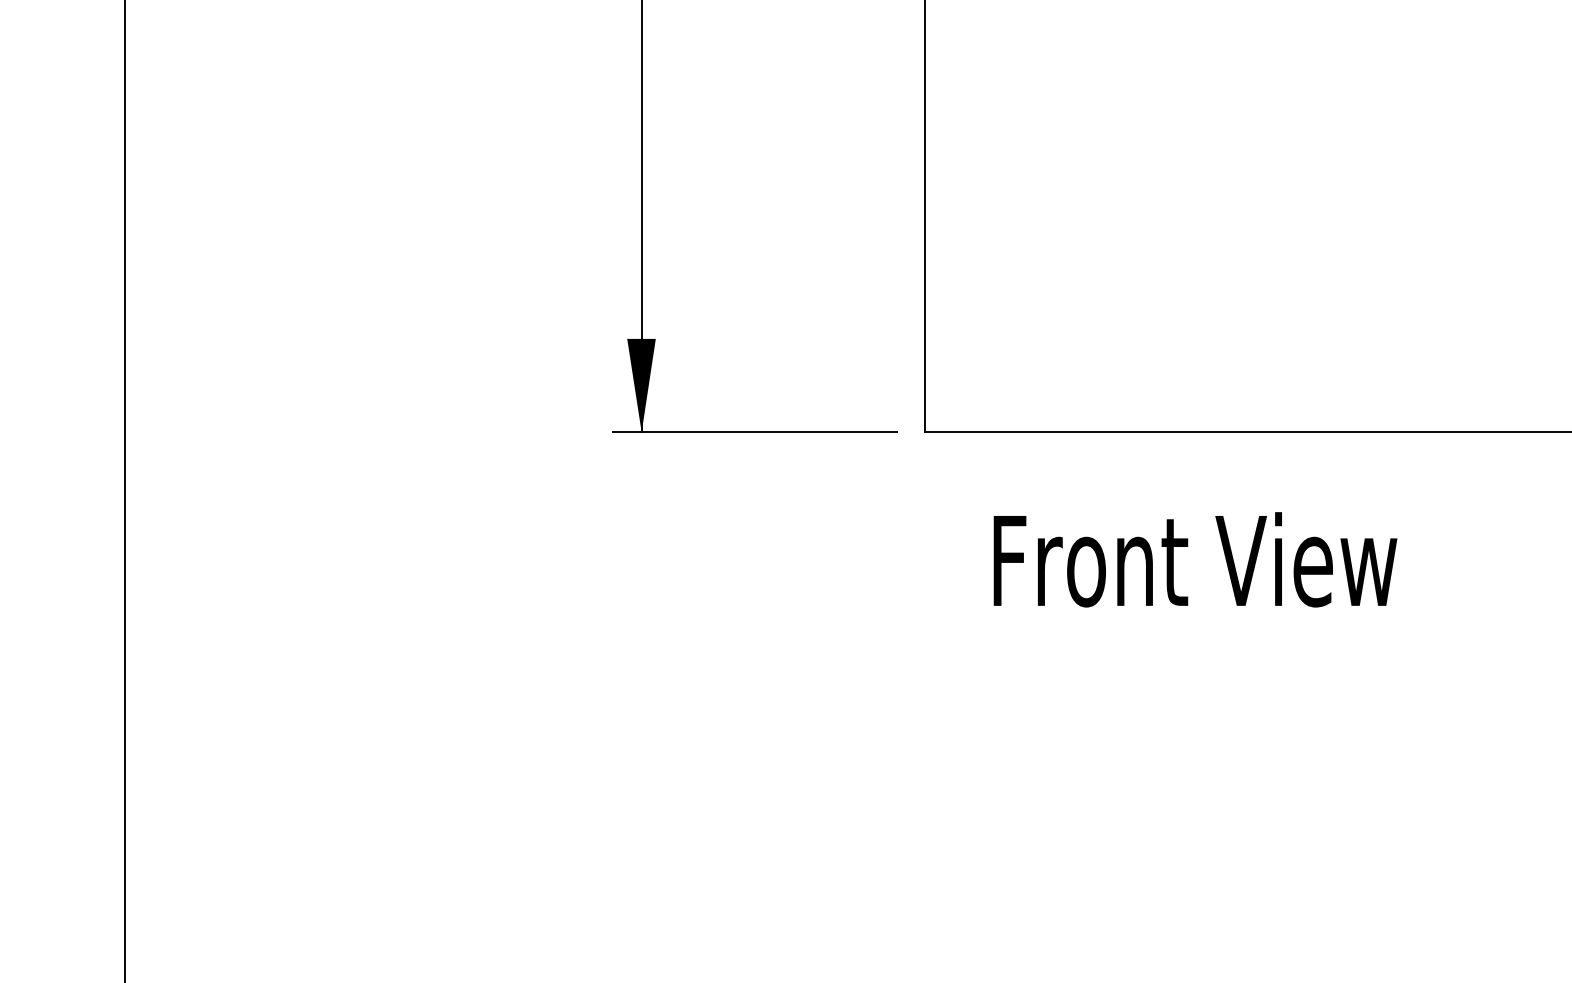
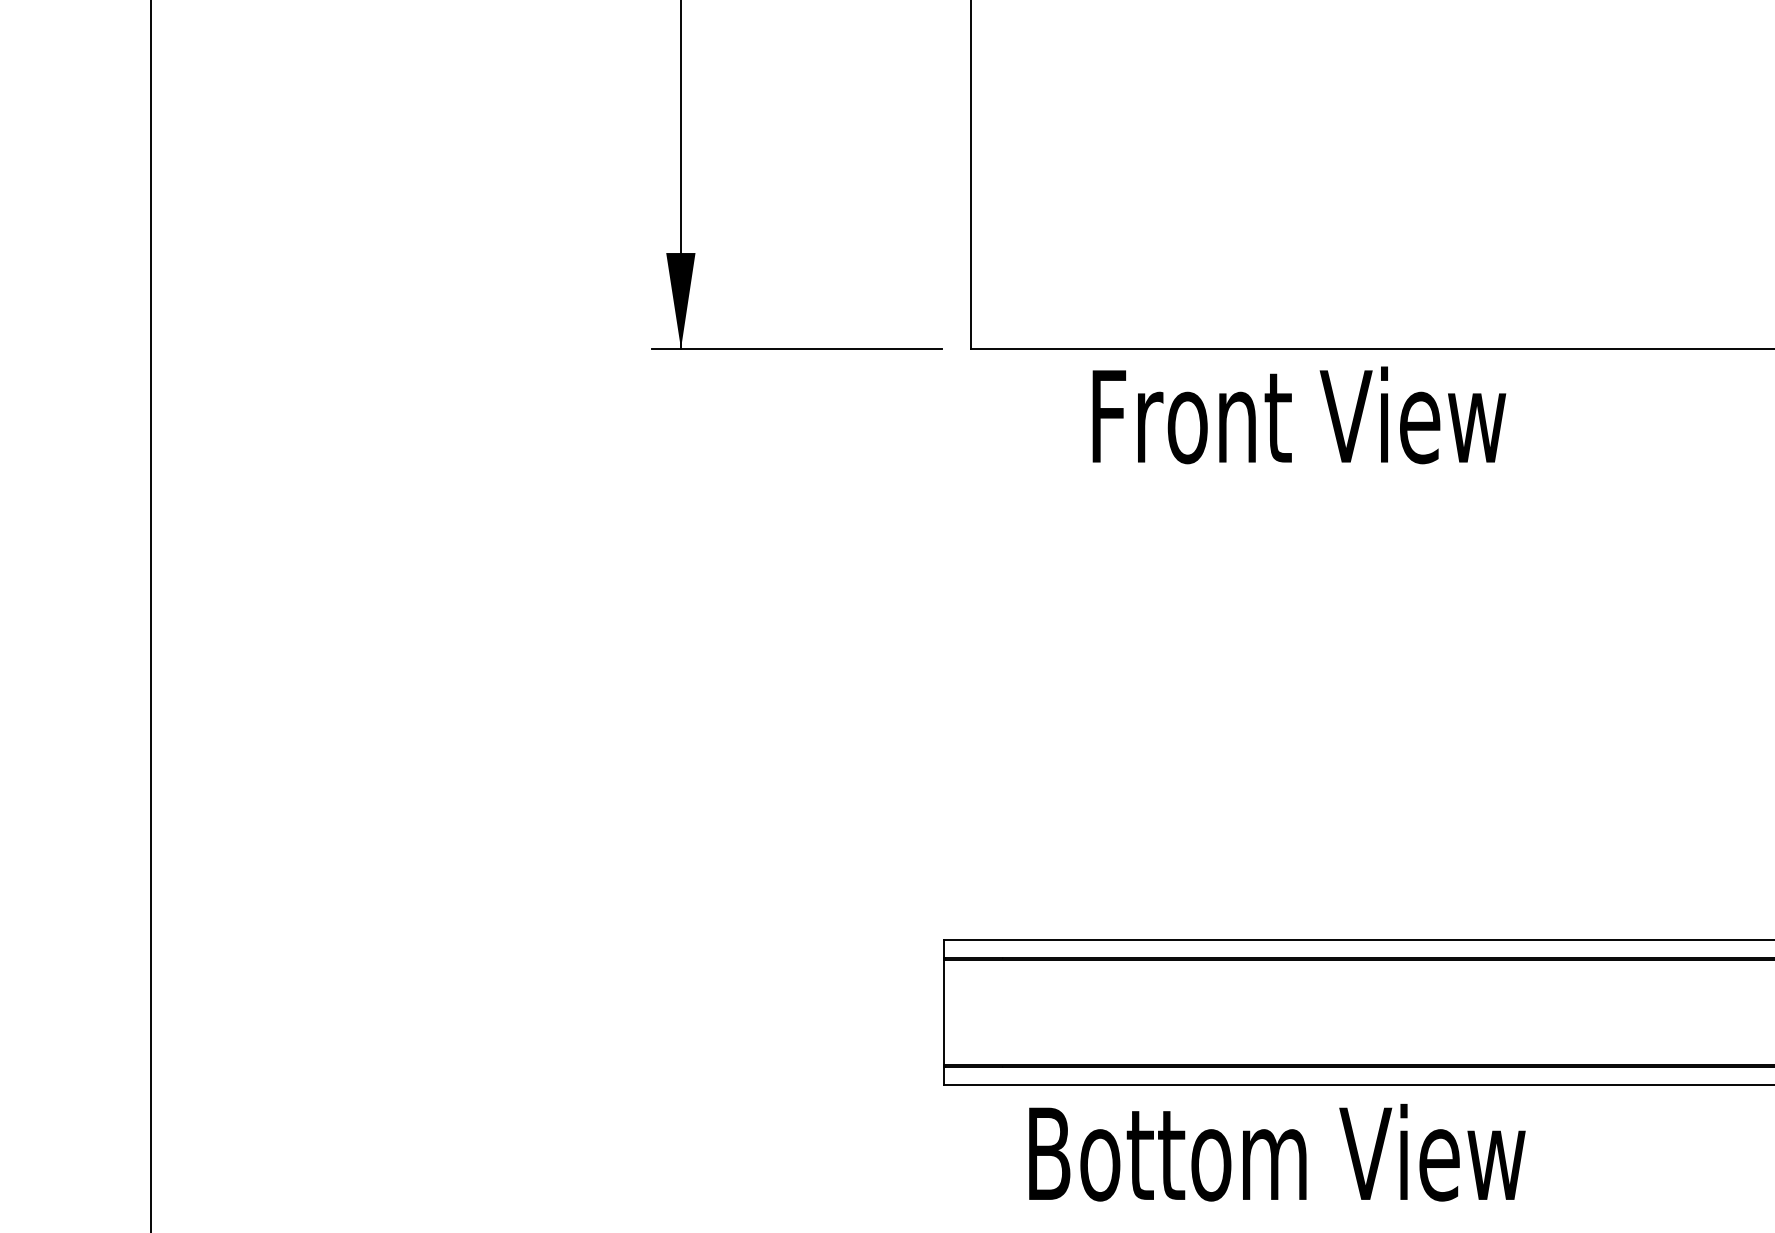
text: (1195, 559) -> (1299, 415), moved

